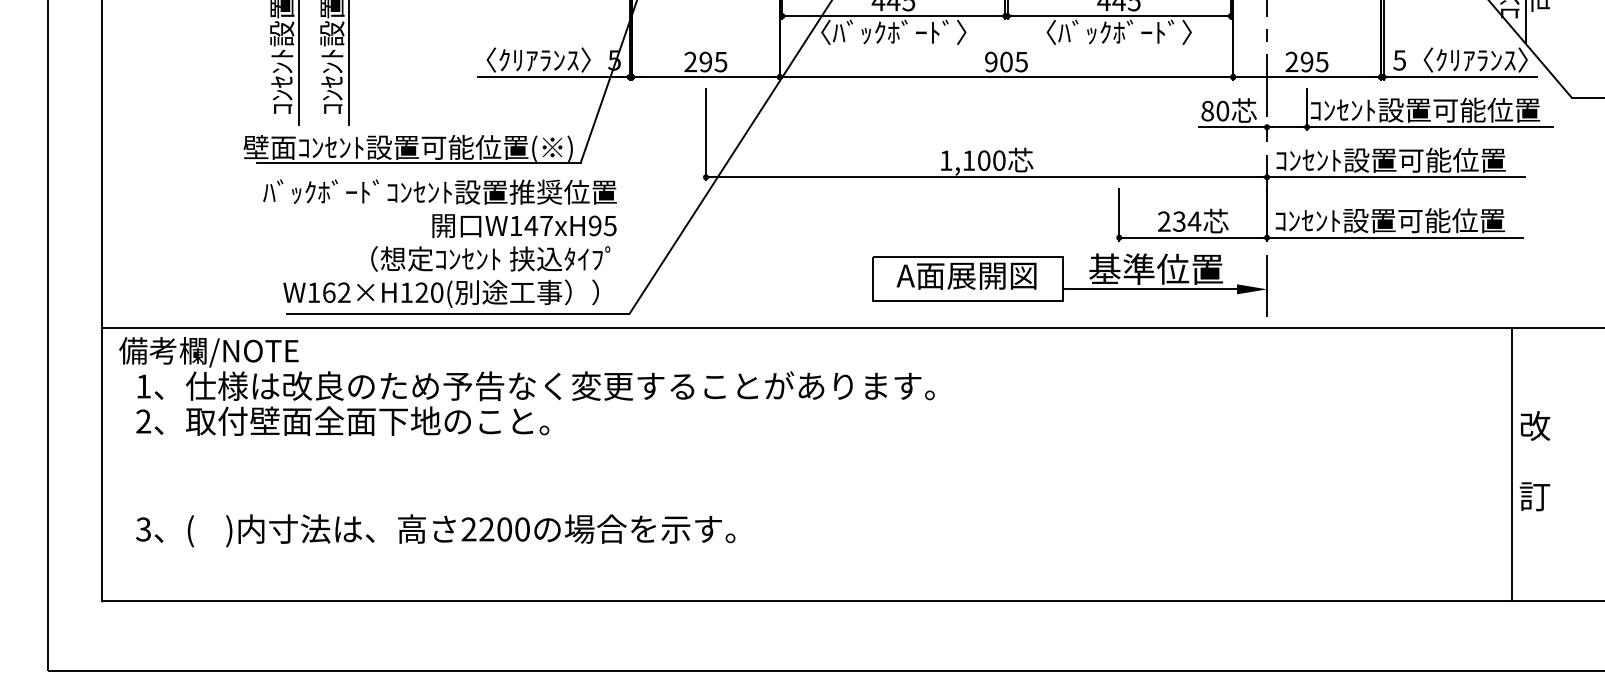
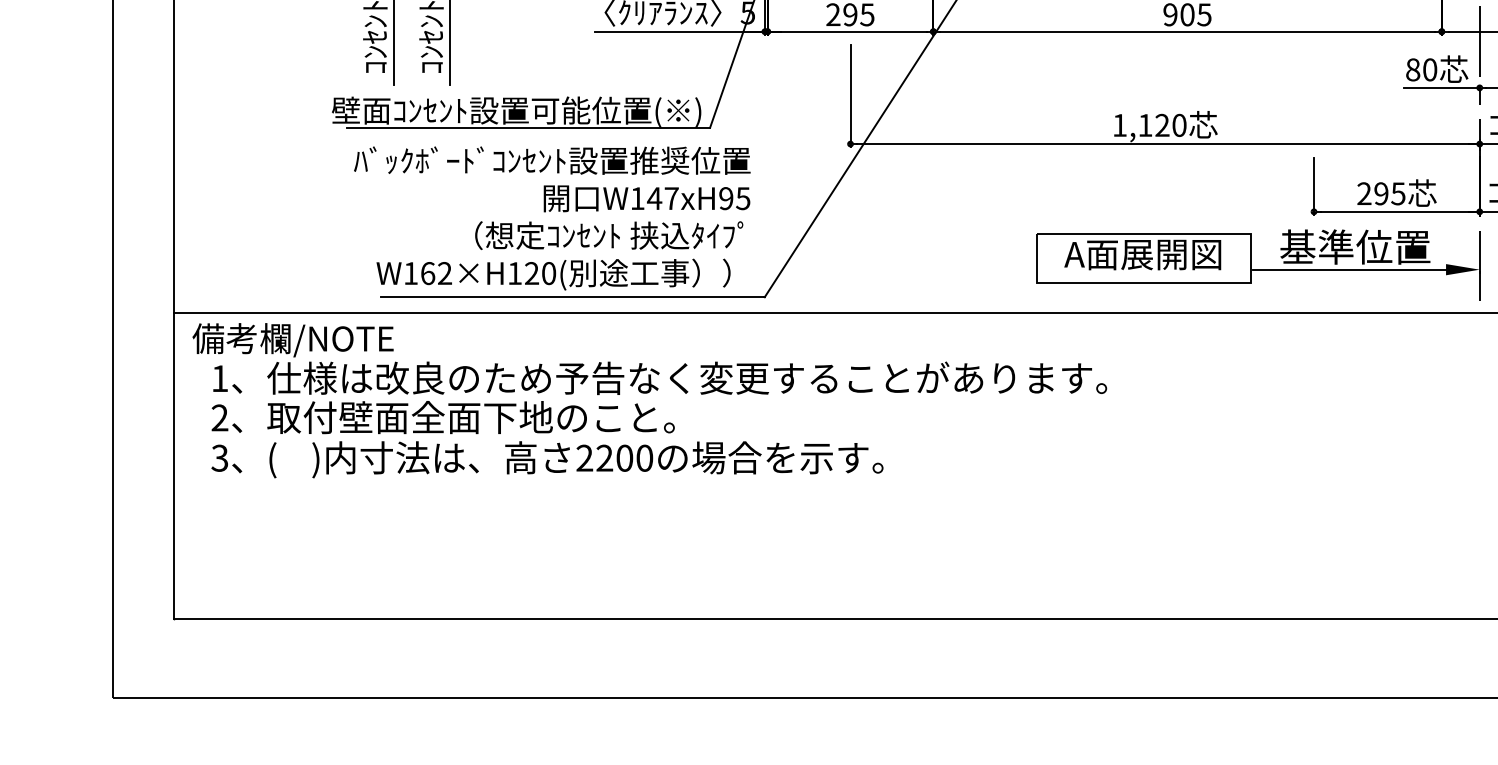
text: (983, 160) -> (1161, 125), 1,100 -> 1,120
text: (1187, 221) -> (1390, 193), 234 -> 295
text: (435, 530) -> (547, 459), moved

